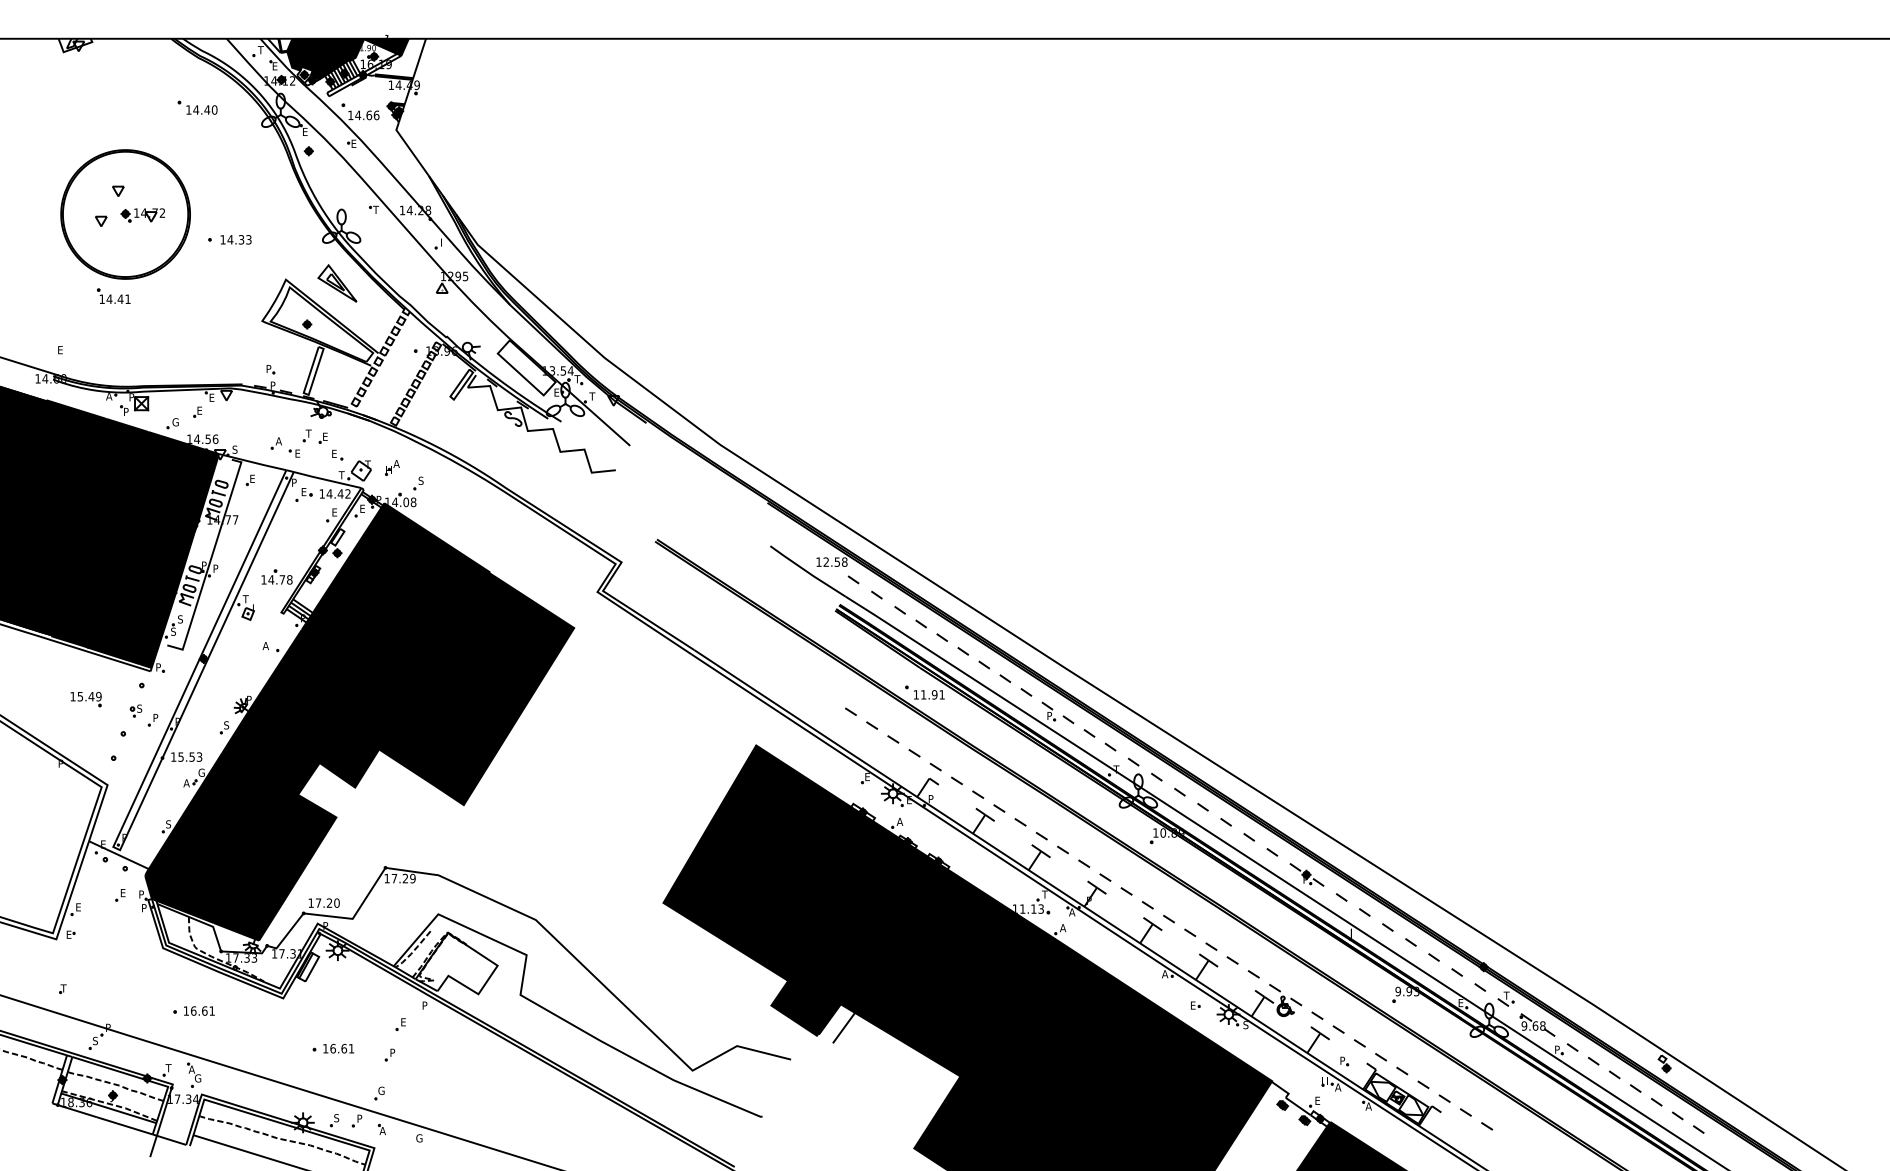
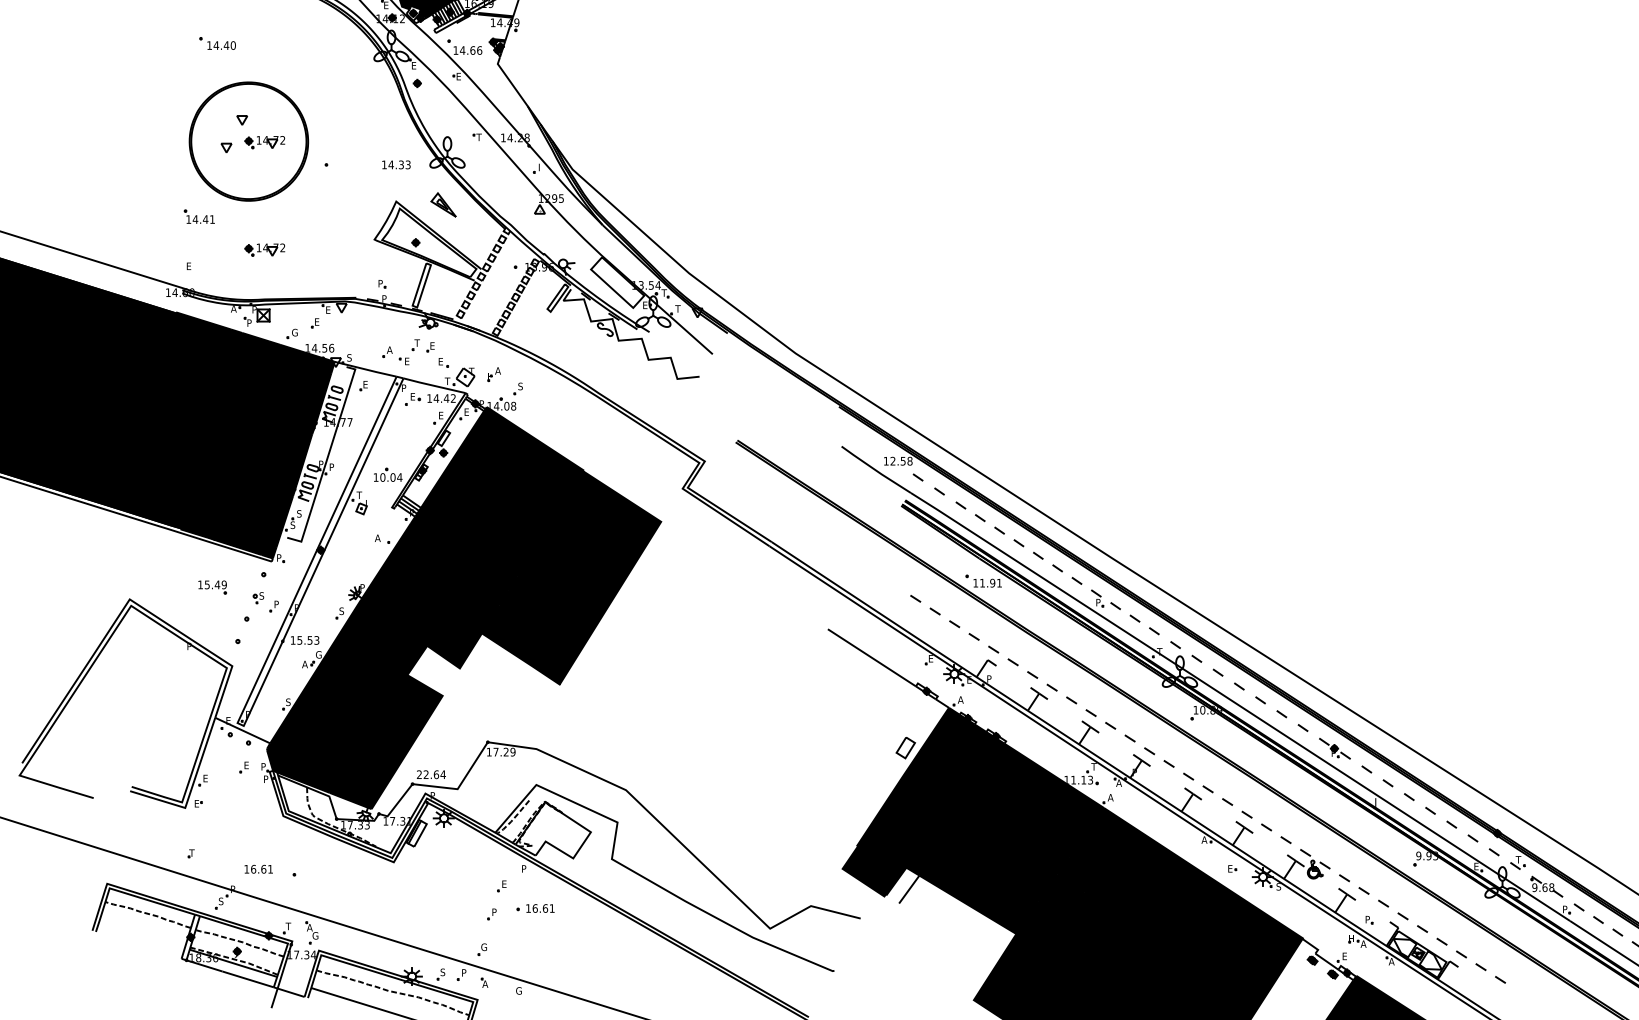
part: (197, 107) -> (217, 43), moved
text: (235, 239) -> (395, 164), moved
part: (337, 283) -> (443, 205), size x0.7
part: (113, 295) -> (199, 216), moved
part: (142, 332) -> (264, 250), added
text: (280, 579) -> (391, 477), 14.78 -> 10.04
fill: (774, 862) -> (845, 737), removed
text: (323, 902) -> (430, 774), 17.20 -> 22.64
text: (199, 1010) -> (258, 868), moved
part: (333, 1048) -> (535, 908), moved

